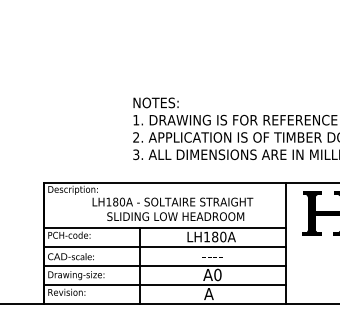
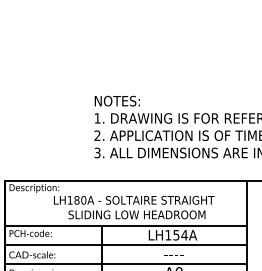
text: (219, 236) -> (180, 234), LH180A -> LH154A

